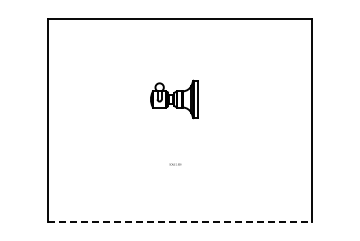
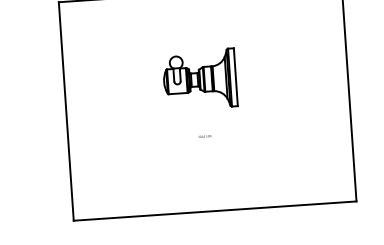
part: (174, 99) -> (200, 79), size x1.43
text: (175, 164) -> (205, 136), moved
line: (180, 222) -> (215, 211), dashed -> solid

